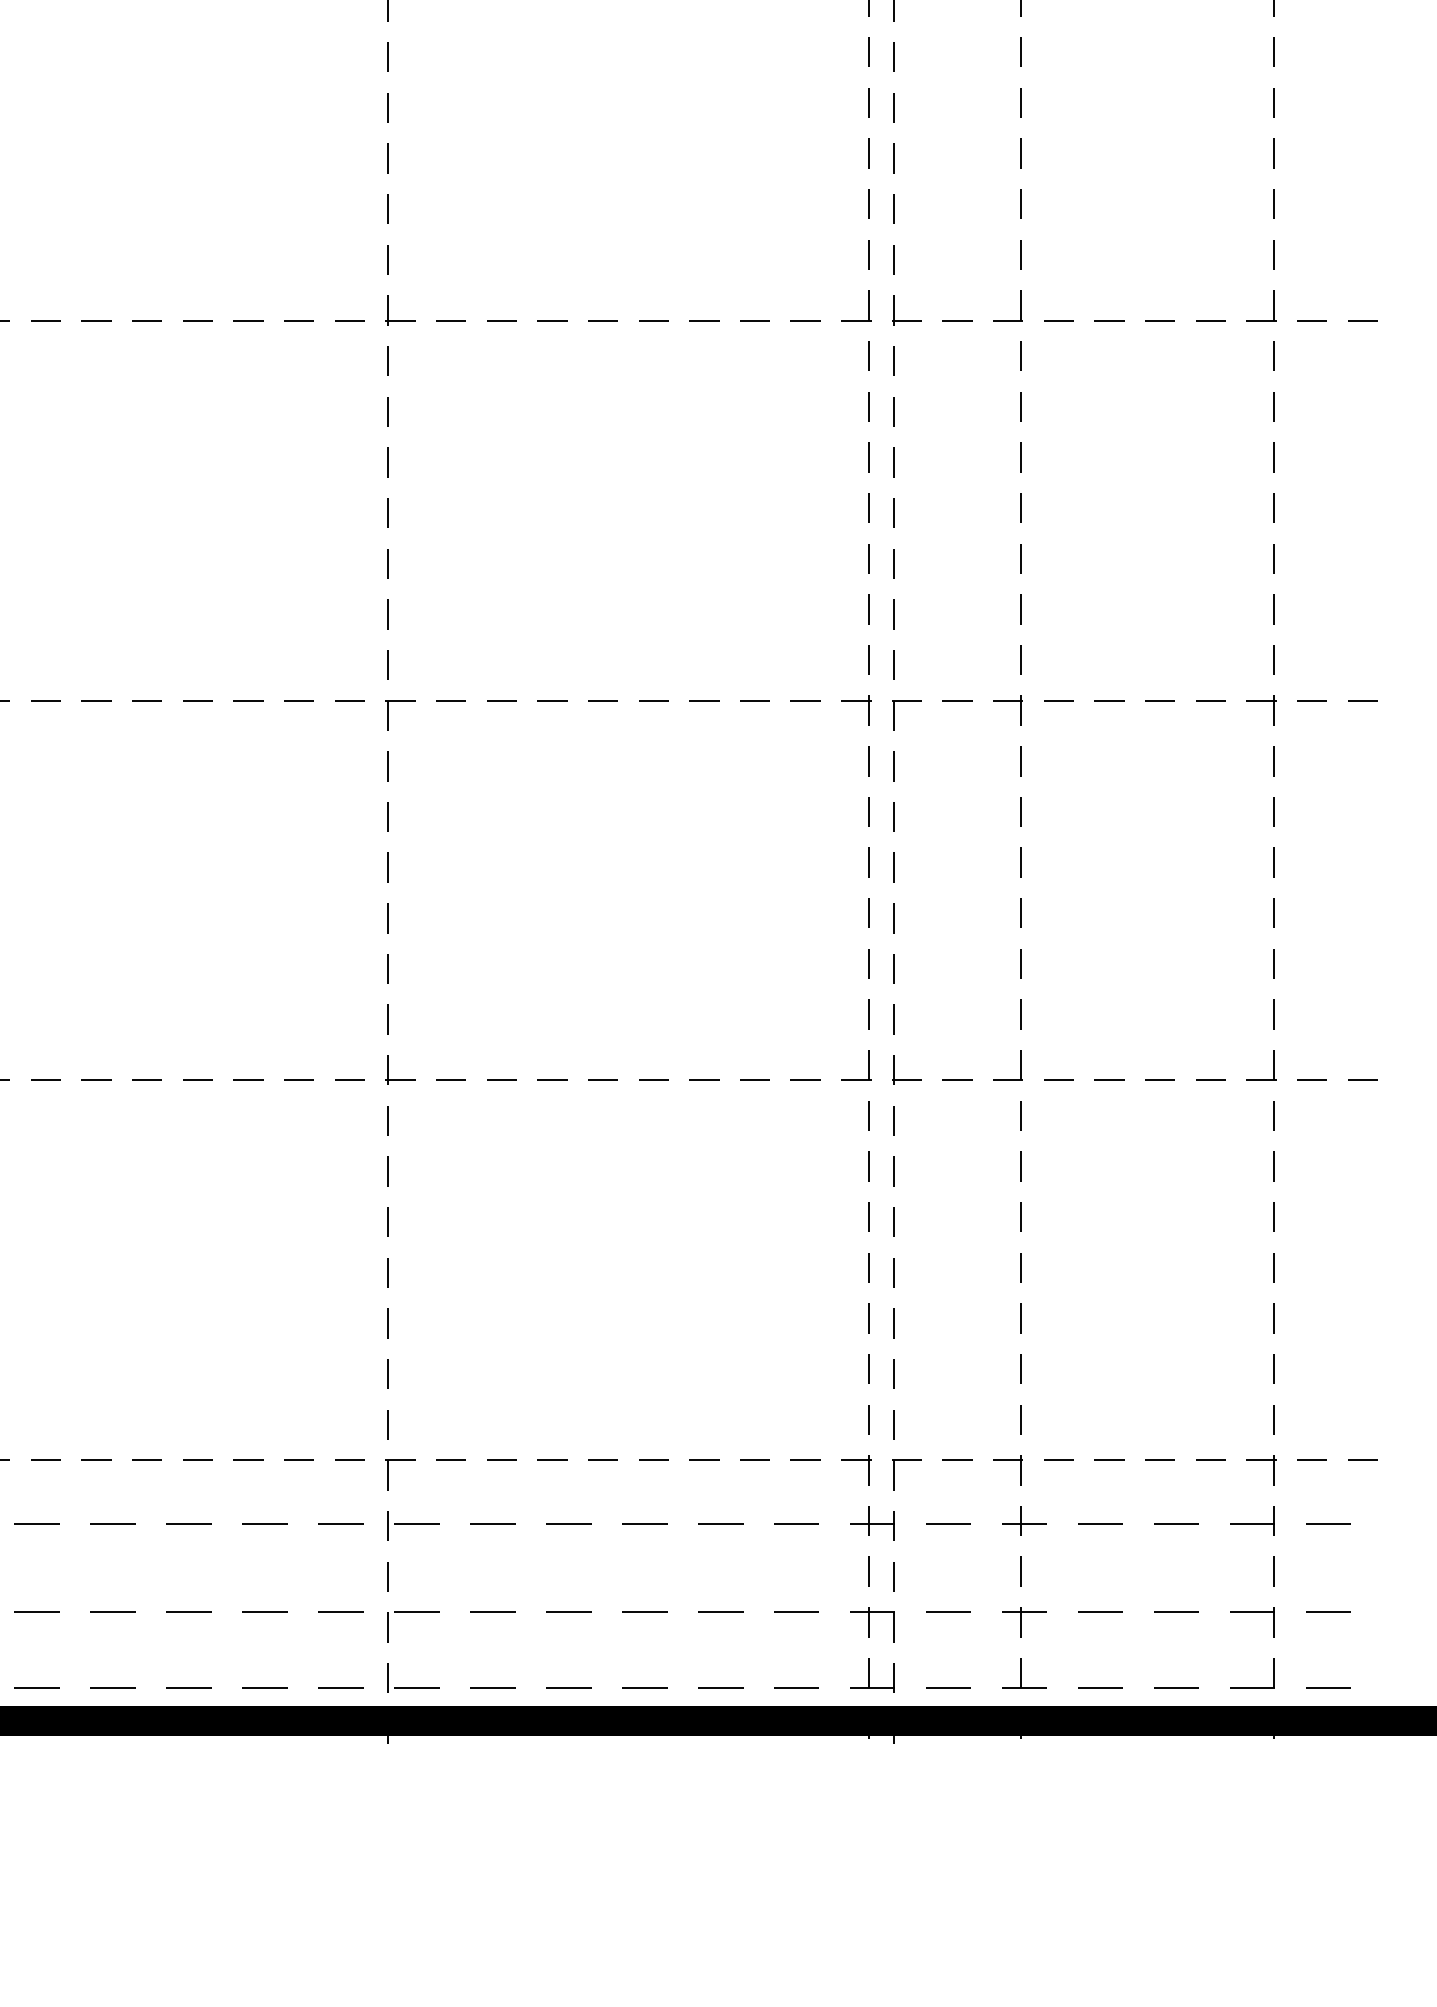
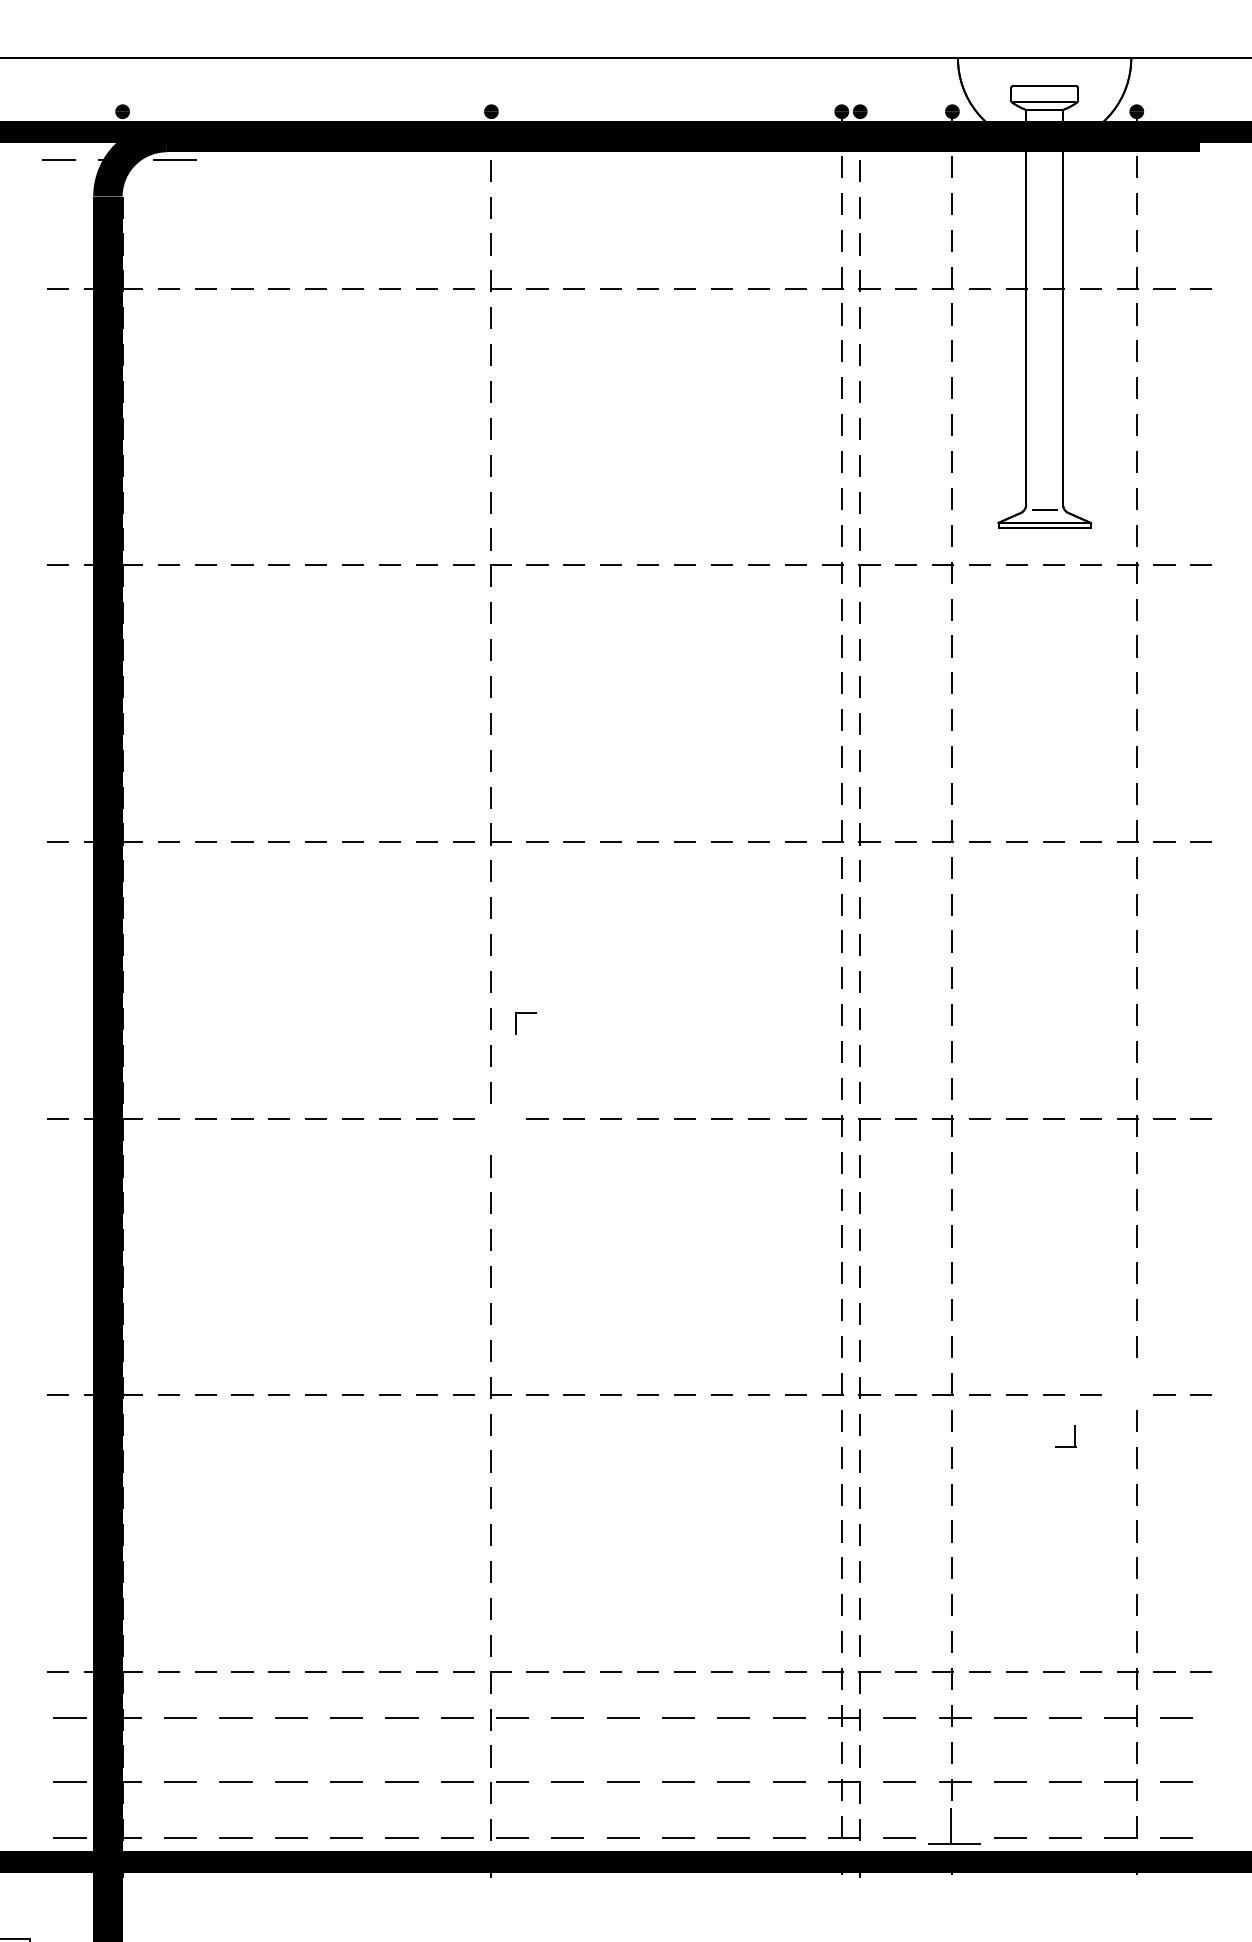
part: (387, 715) -> (516, 1023), moved
part: (1273, 1065) -> (1074, 1436), moved
part: (1025, 1674) -> (955, 1827), size x1.6

